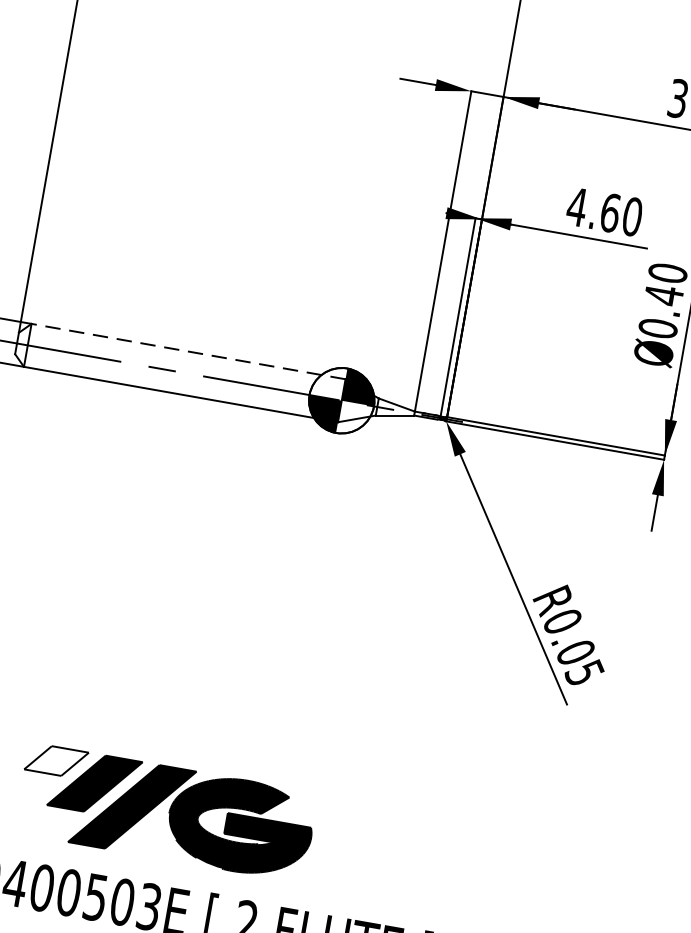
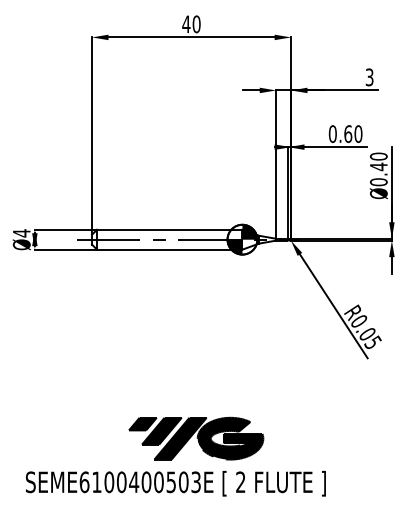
text: (576, 205) -> (332, 133), 4.60 -> 0.60
line: (188, 350) -> (169, 229), dashed -> solid
fill: (55, 759) -> (142, 423), added

